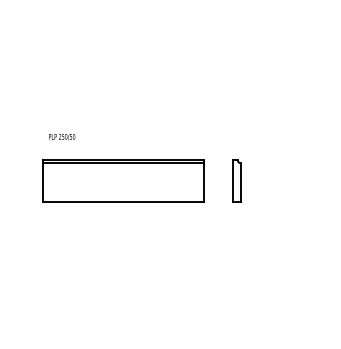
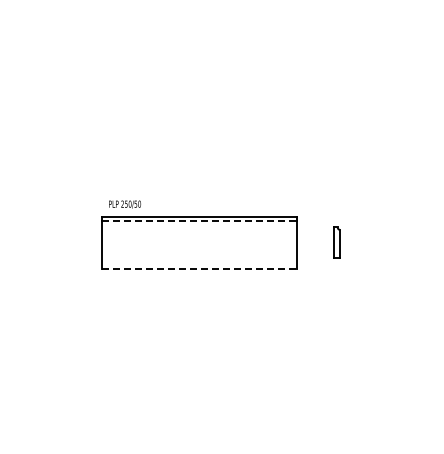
text: (61, 137) -> (124, 204), moved
line: (123, 163) -> (199, 221), solid -> dashed
part: (236, 180) -> (336, 242), size x0.6
line: (123, 202) -> (199, 268), solid -> dashed

